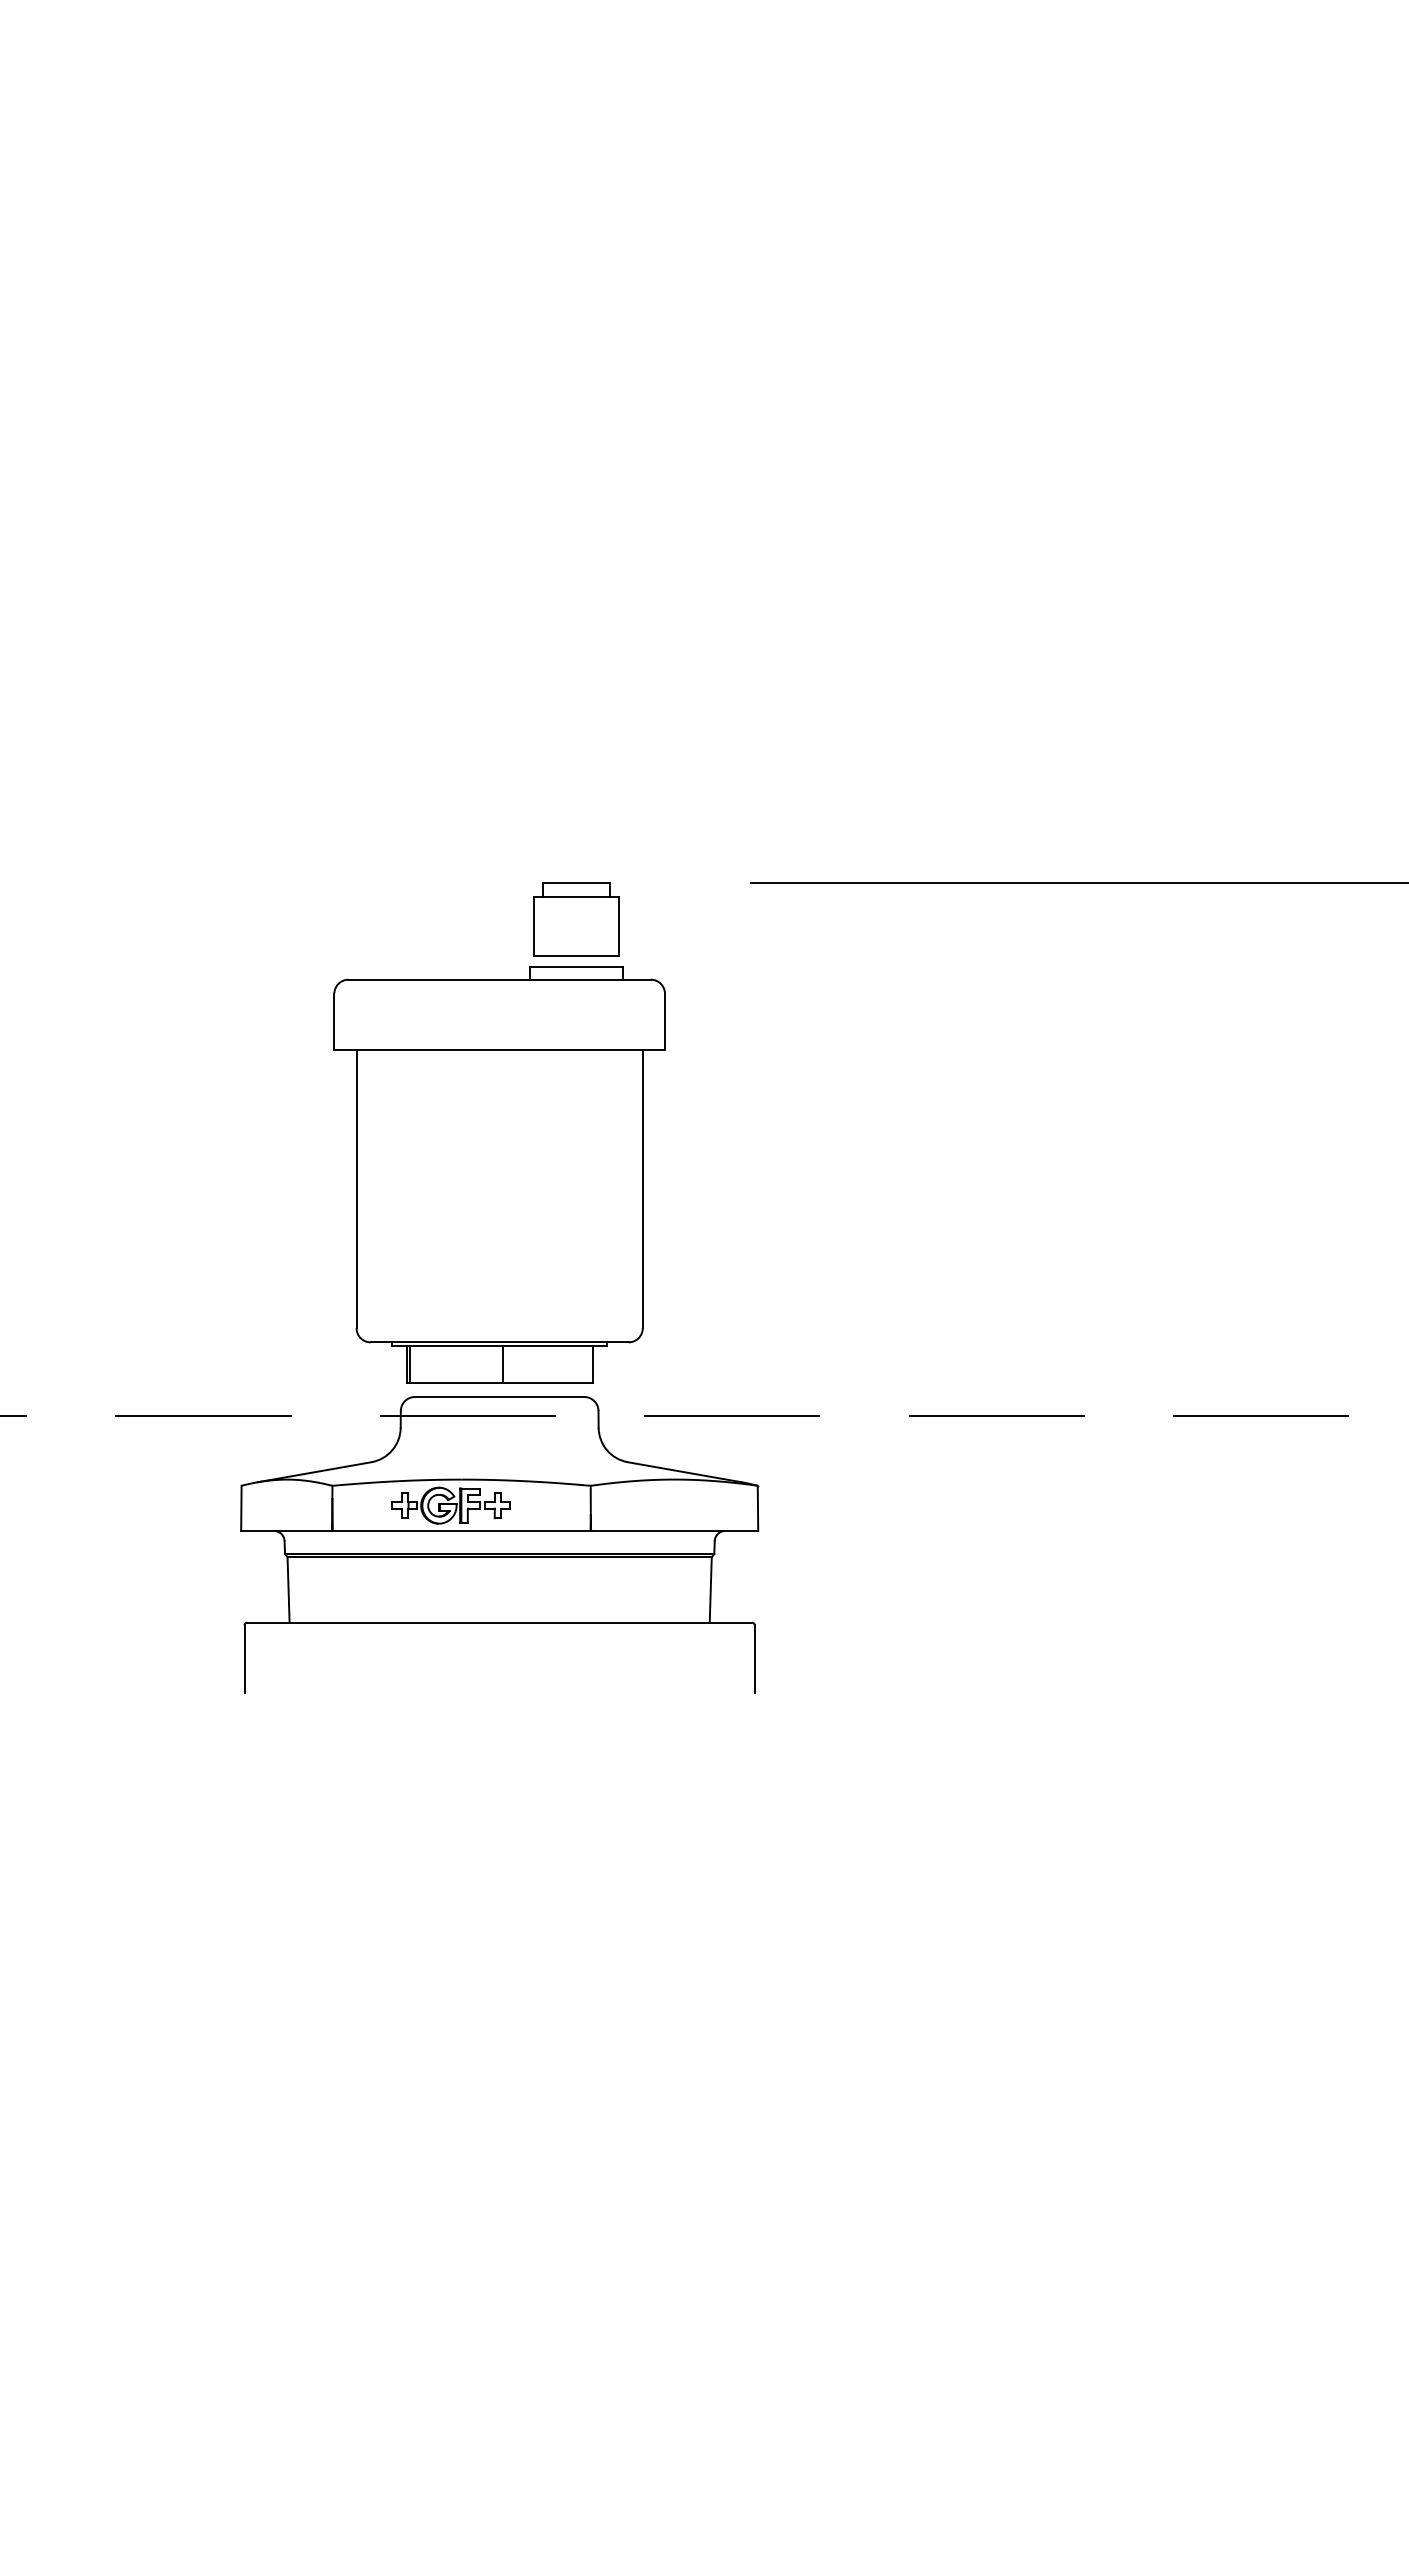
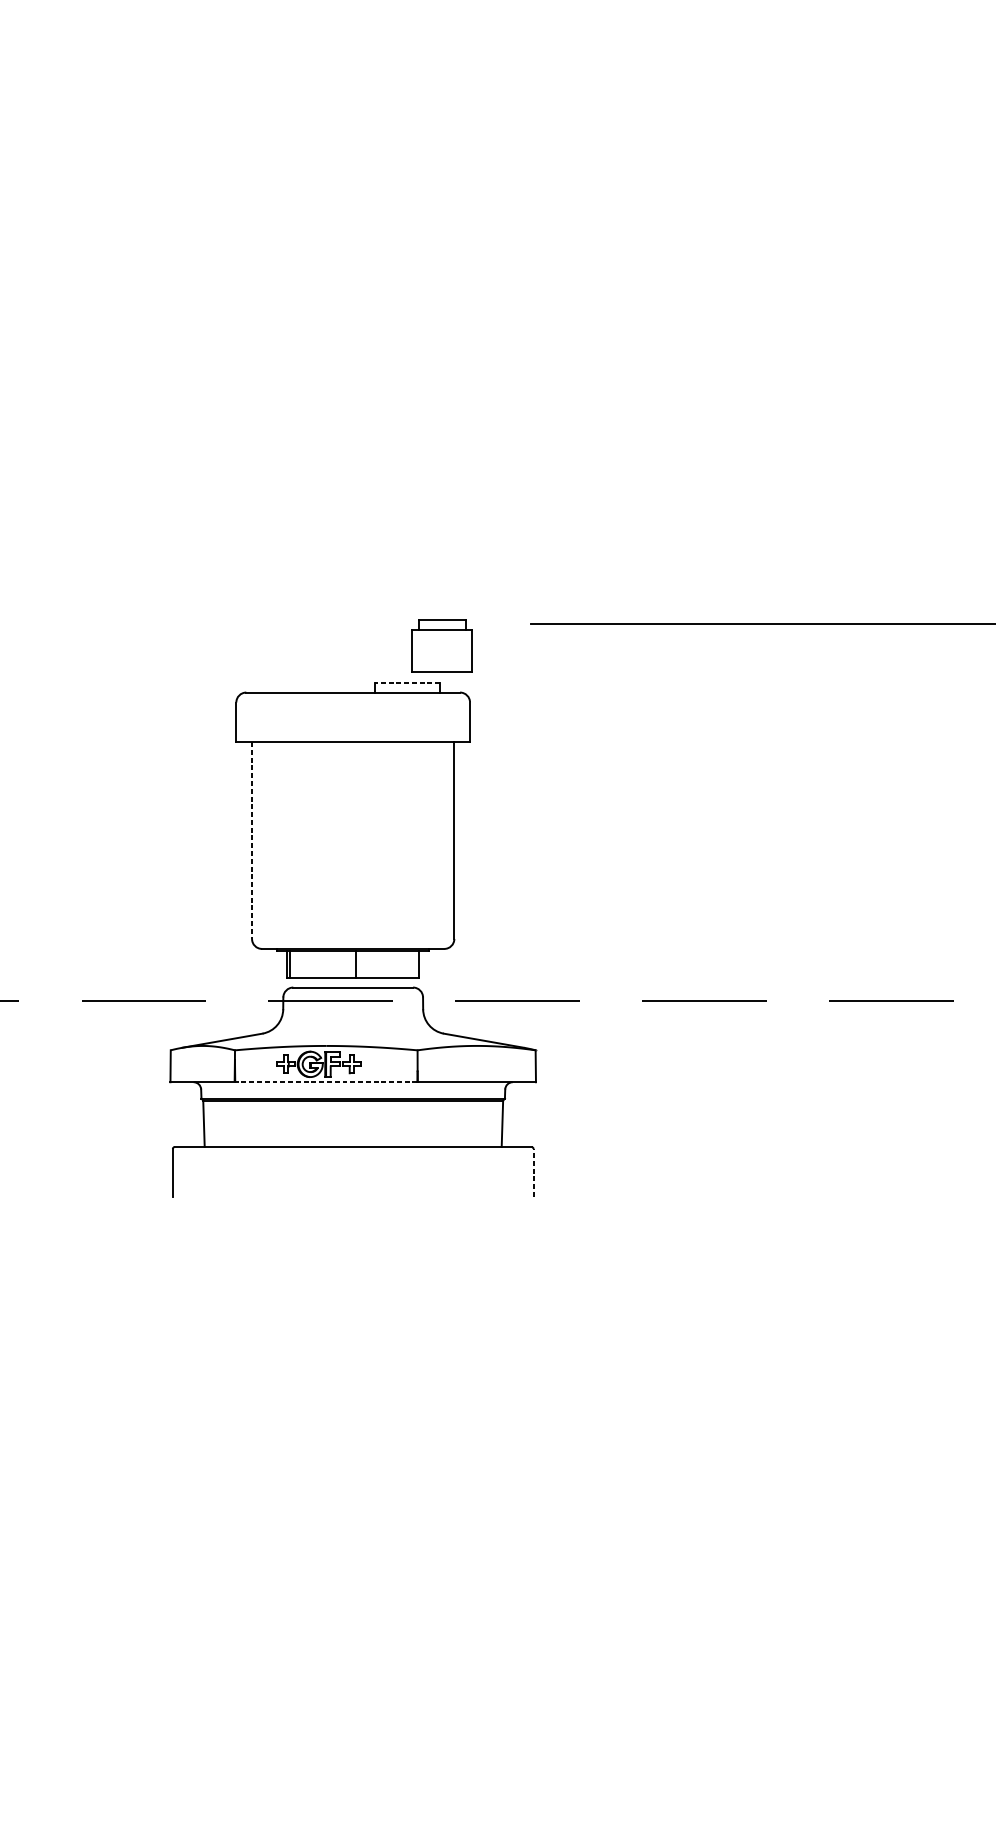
part: (576, 919) -> (442, 645), moved
line: (576, 966) -> (407, 683), solid -> dashed
line: (356, 1189) -> (251, 840), solid -> dashed
line: (461, 1530) -> (326, 1081), solid -> dashed
line: (754, 1659) -> (533, 1173), solid -> dashed

